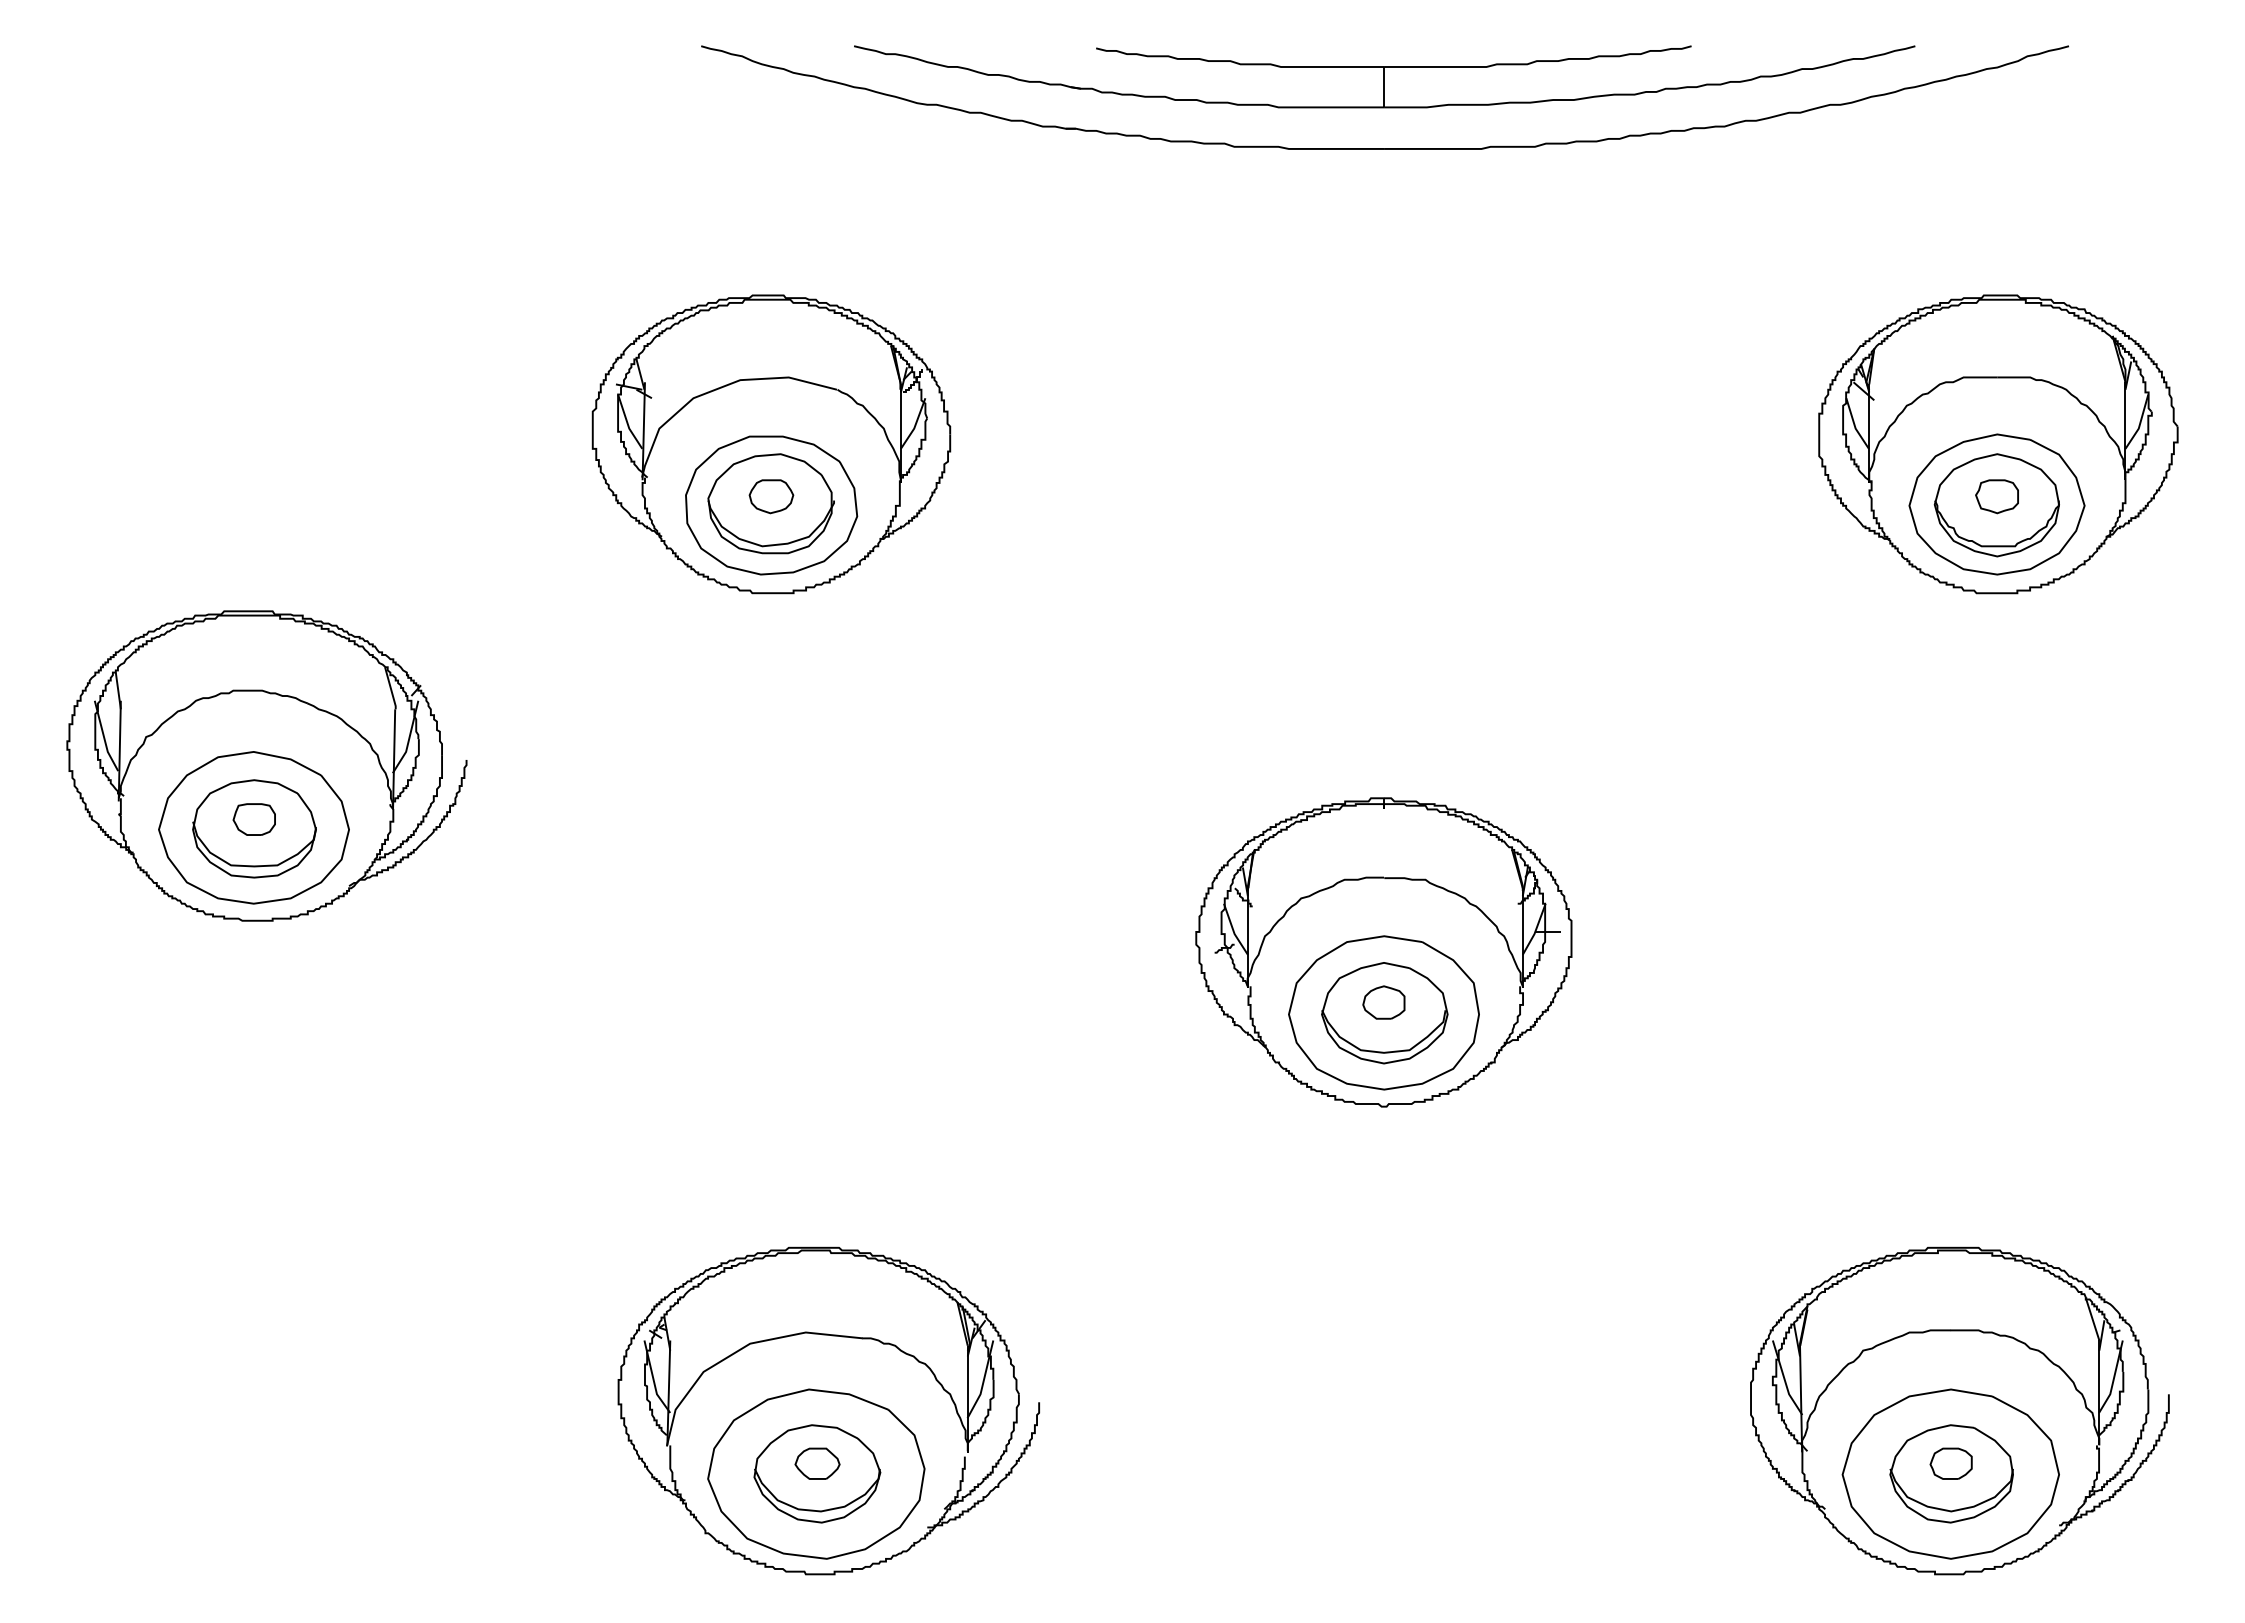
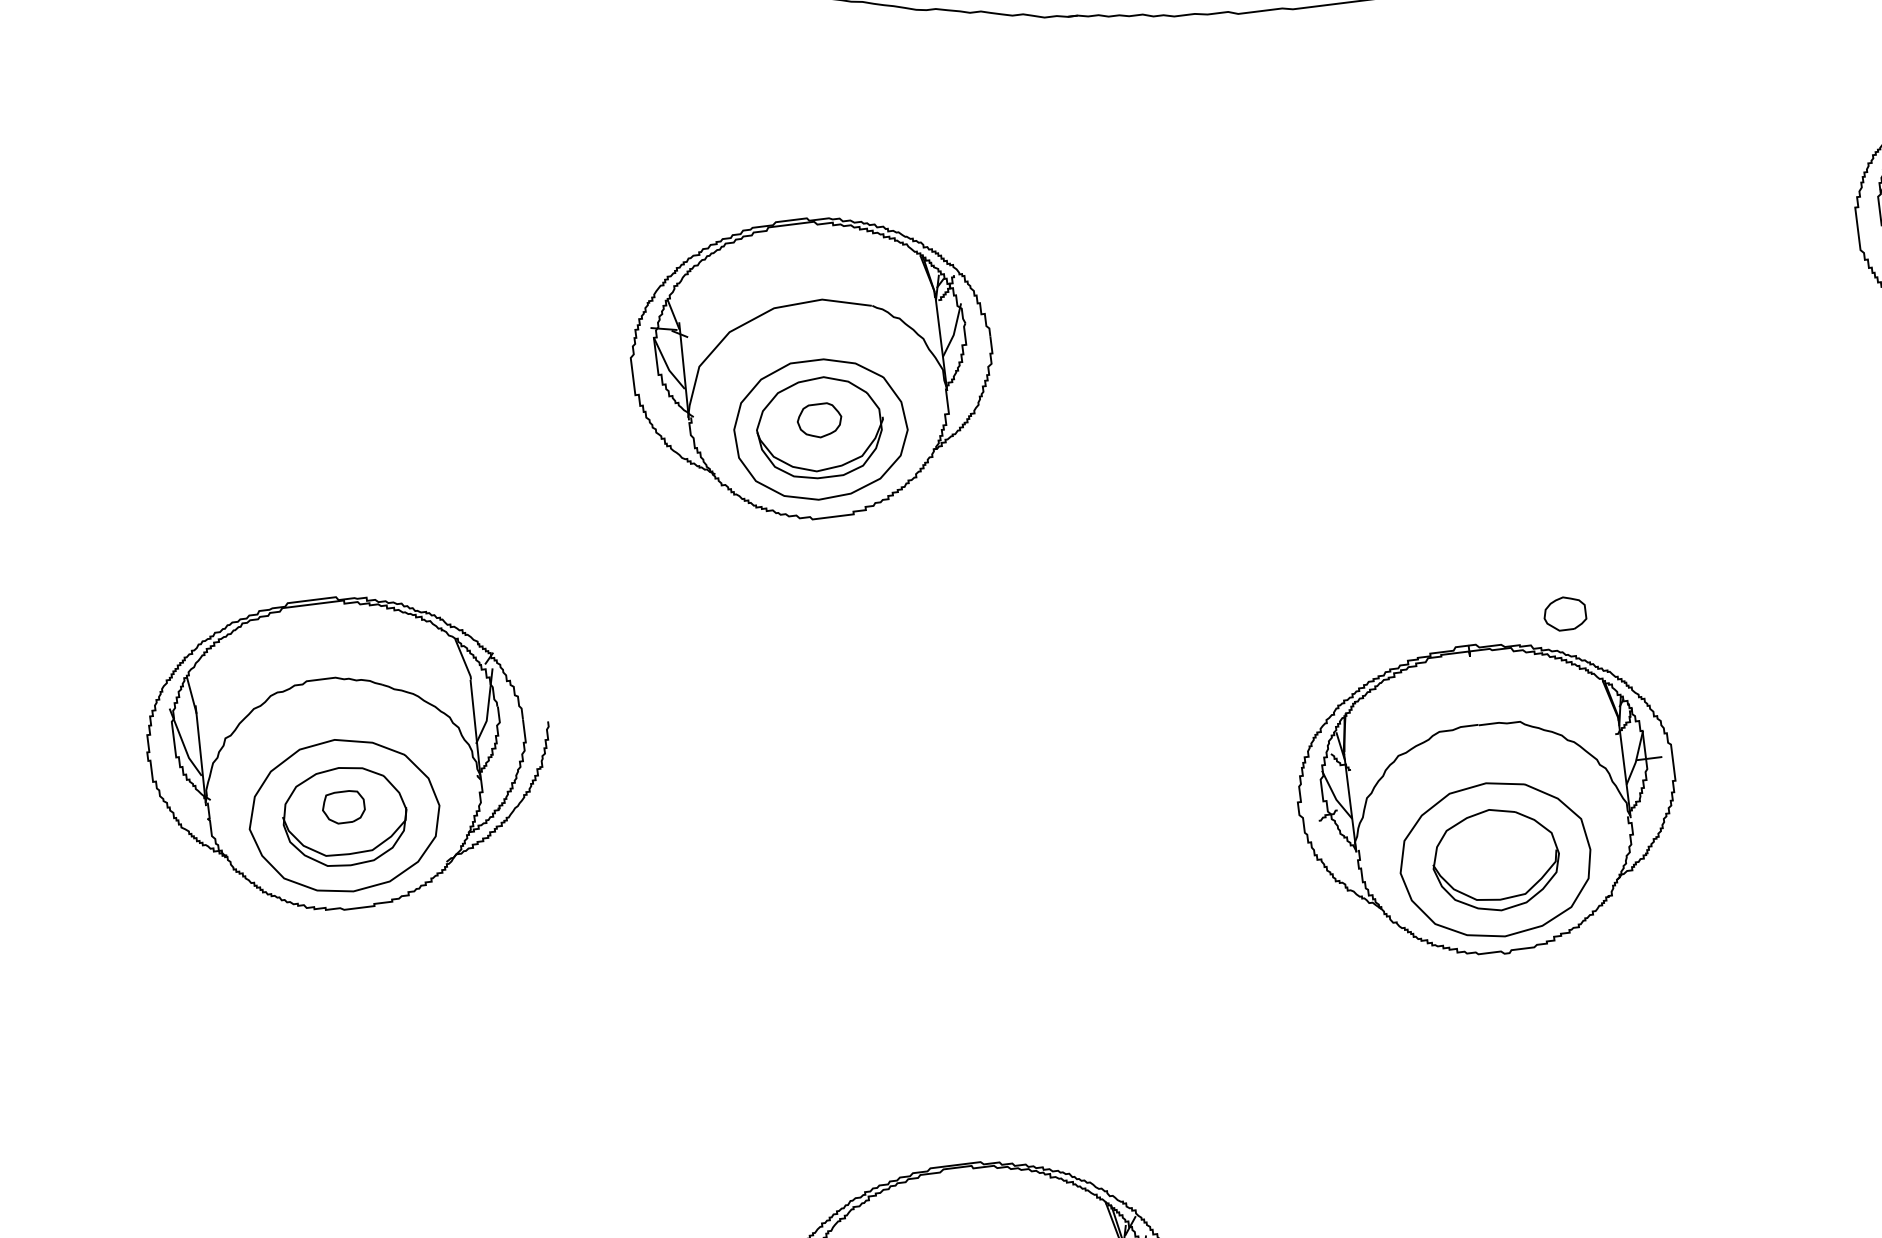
part: (1383, 1002) -> (1564, 613), moved

